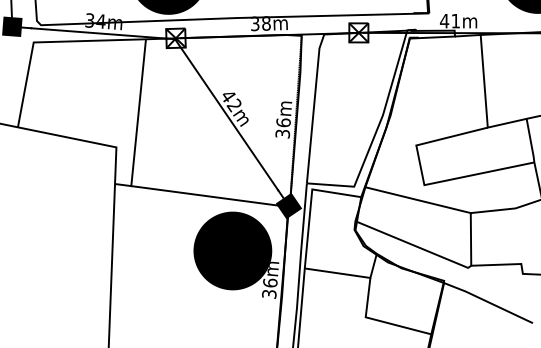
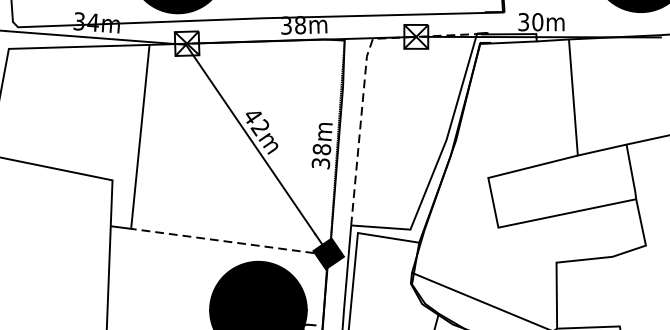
text: (450, 20) -> (531, 21), 41m -> 30m
line: (317, 65) -> (364, 77), solid -> dashed
text: (283, 122) -> (321, 149), 36m -> 38m
line: (209, 196) -> (229, 241), solid -> dashed
line: (417, 200) -> (489, 246), removed

